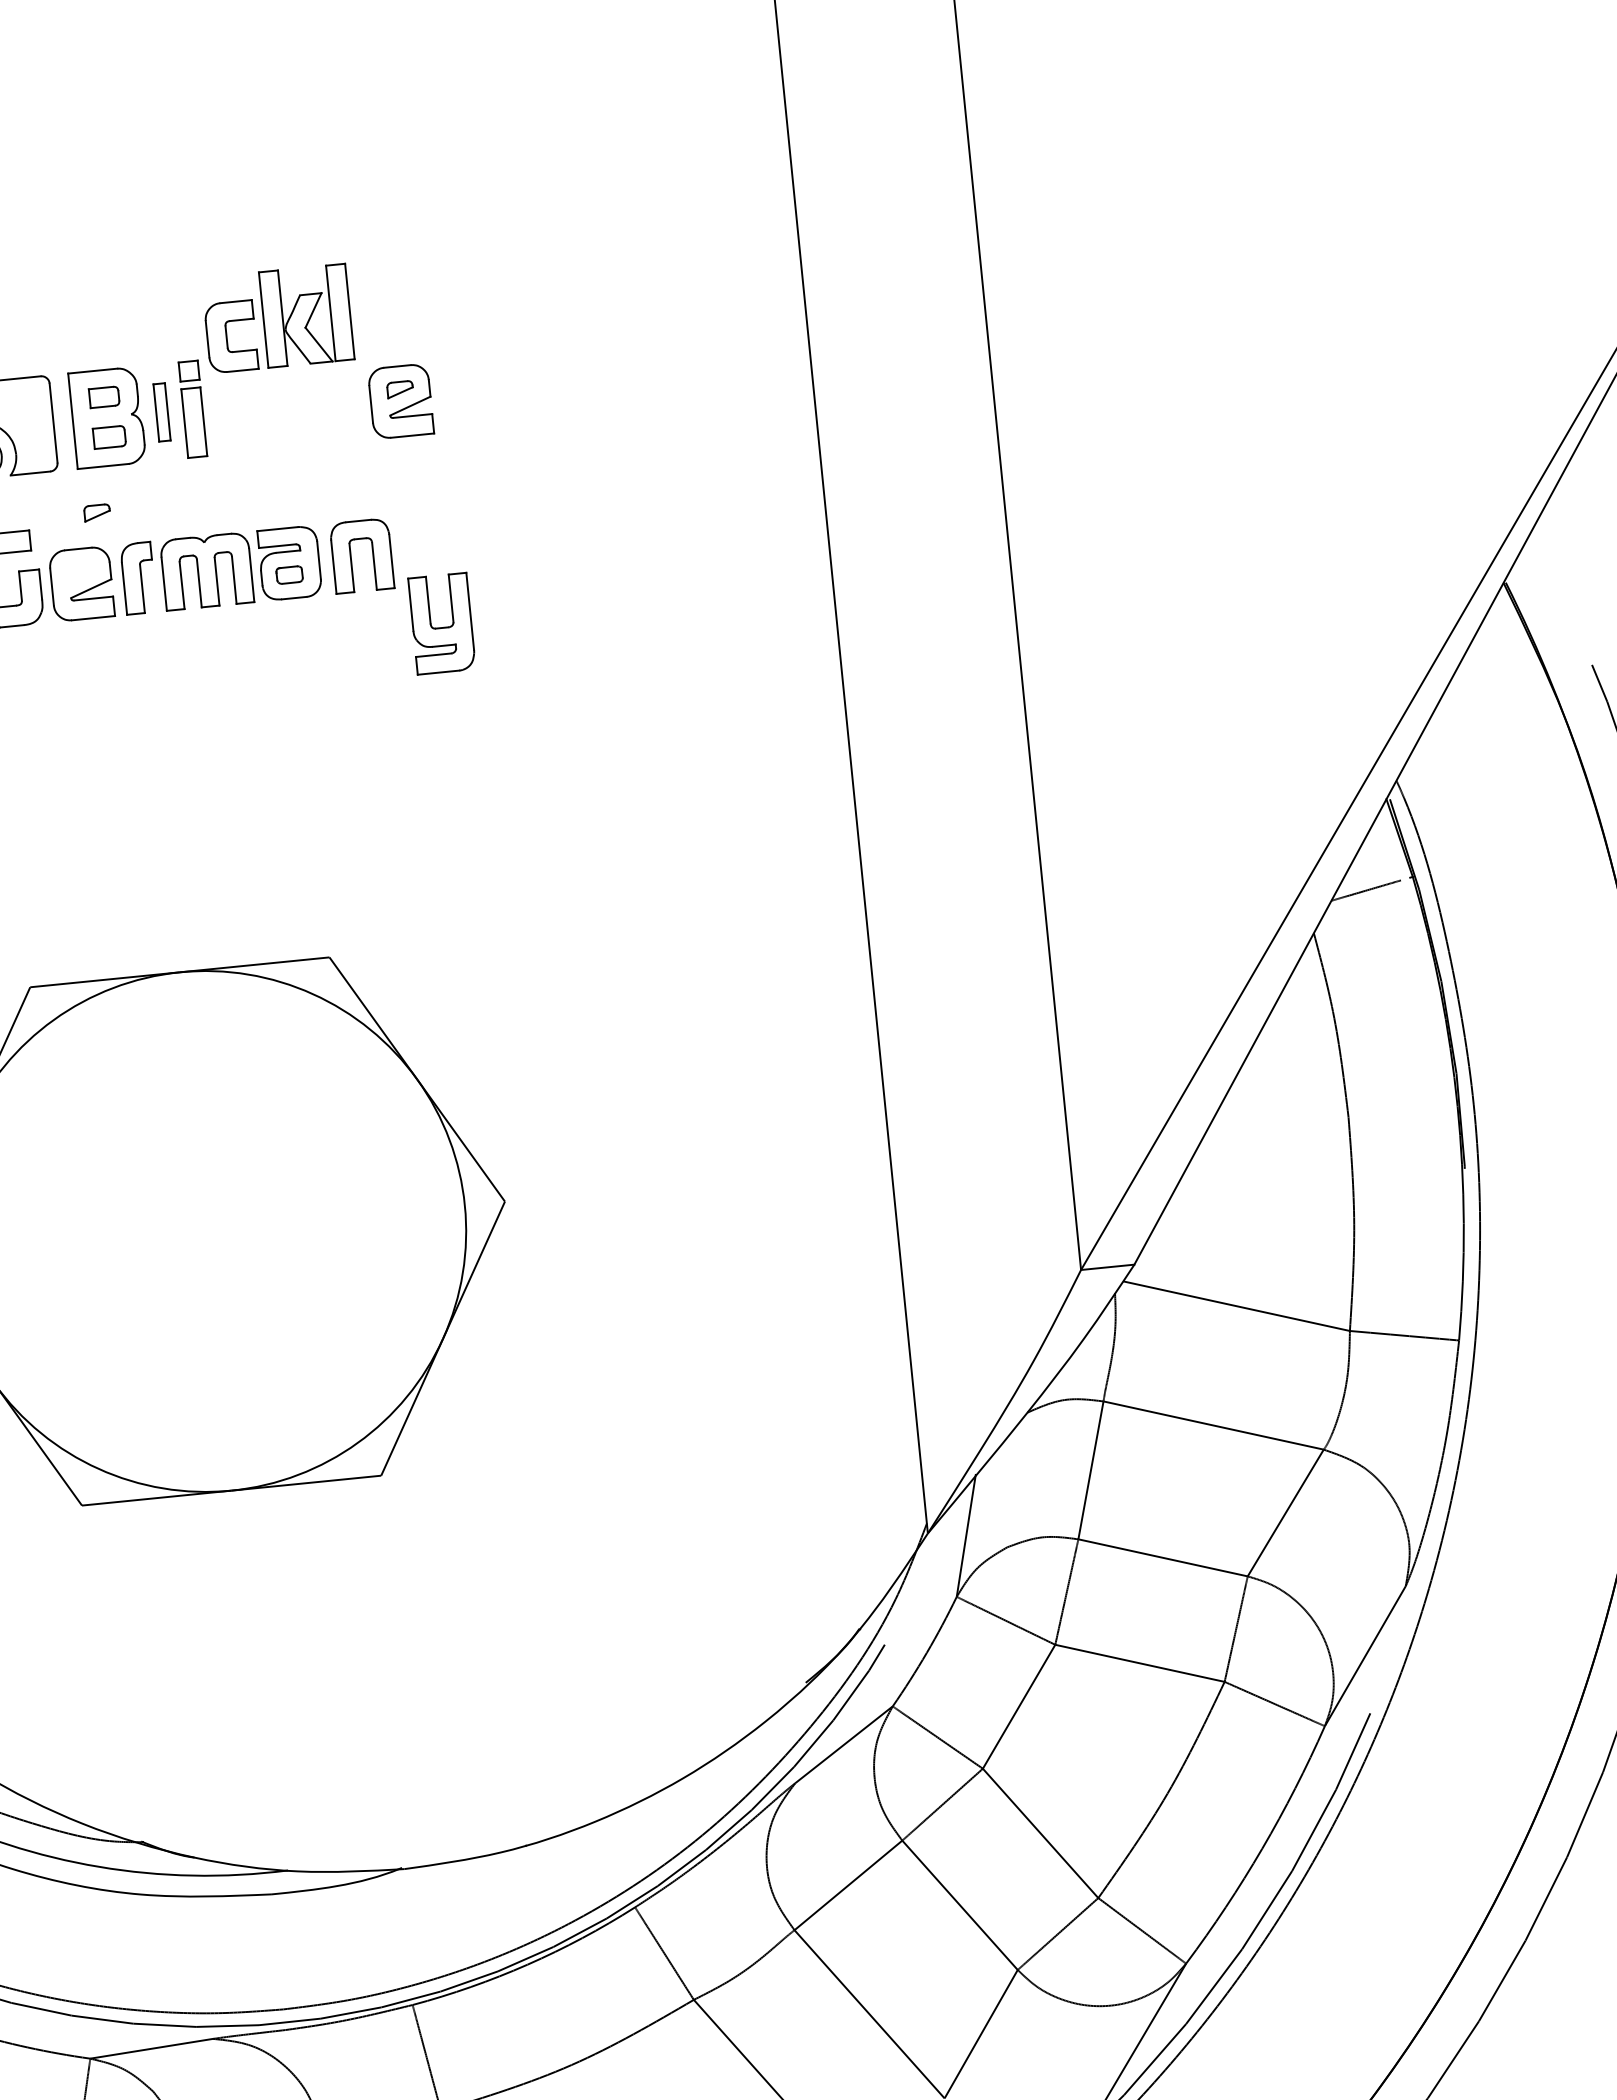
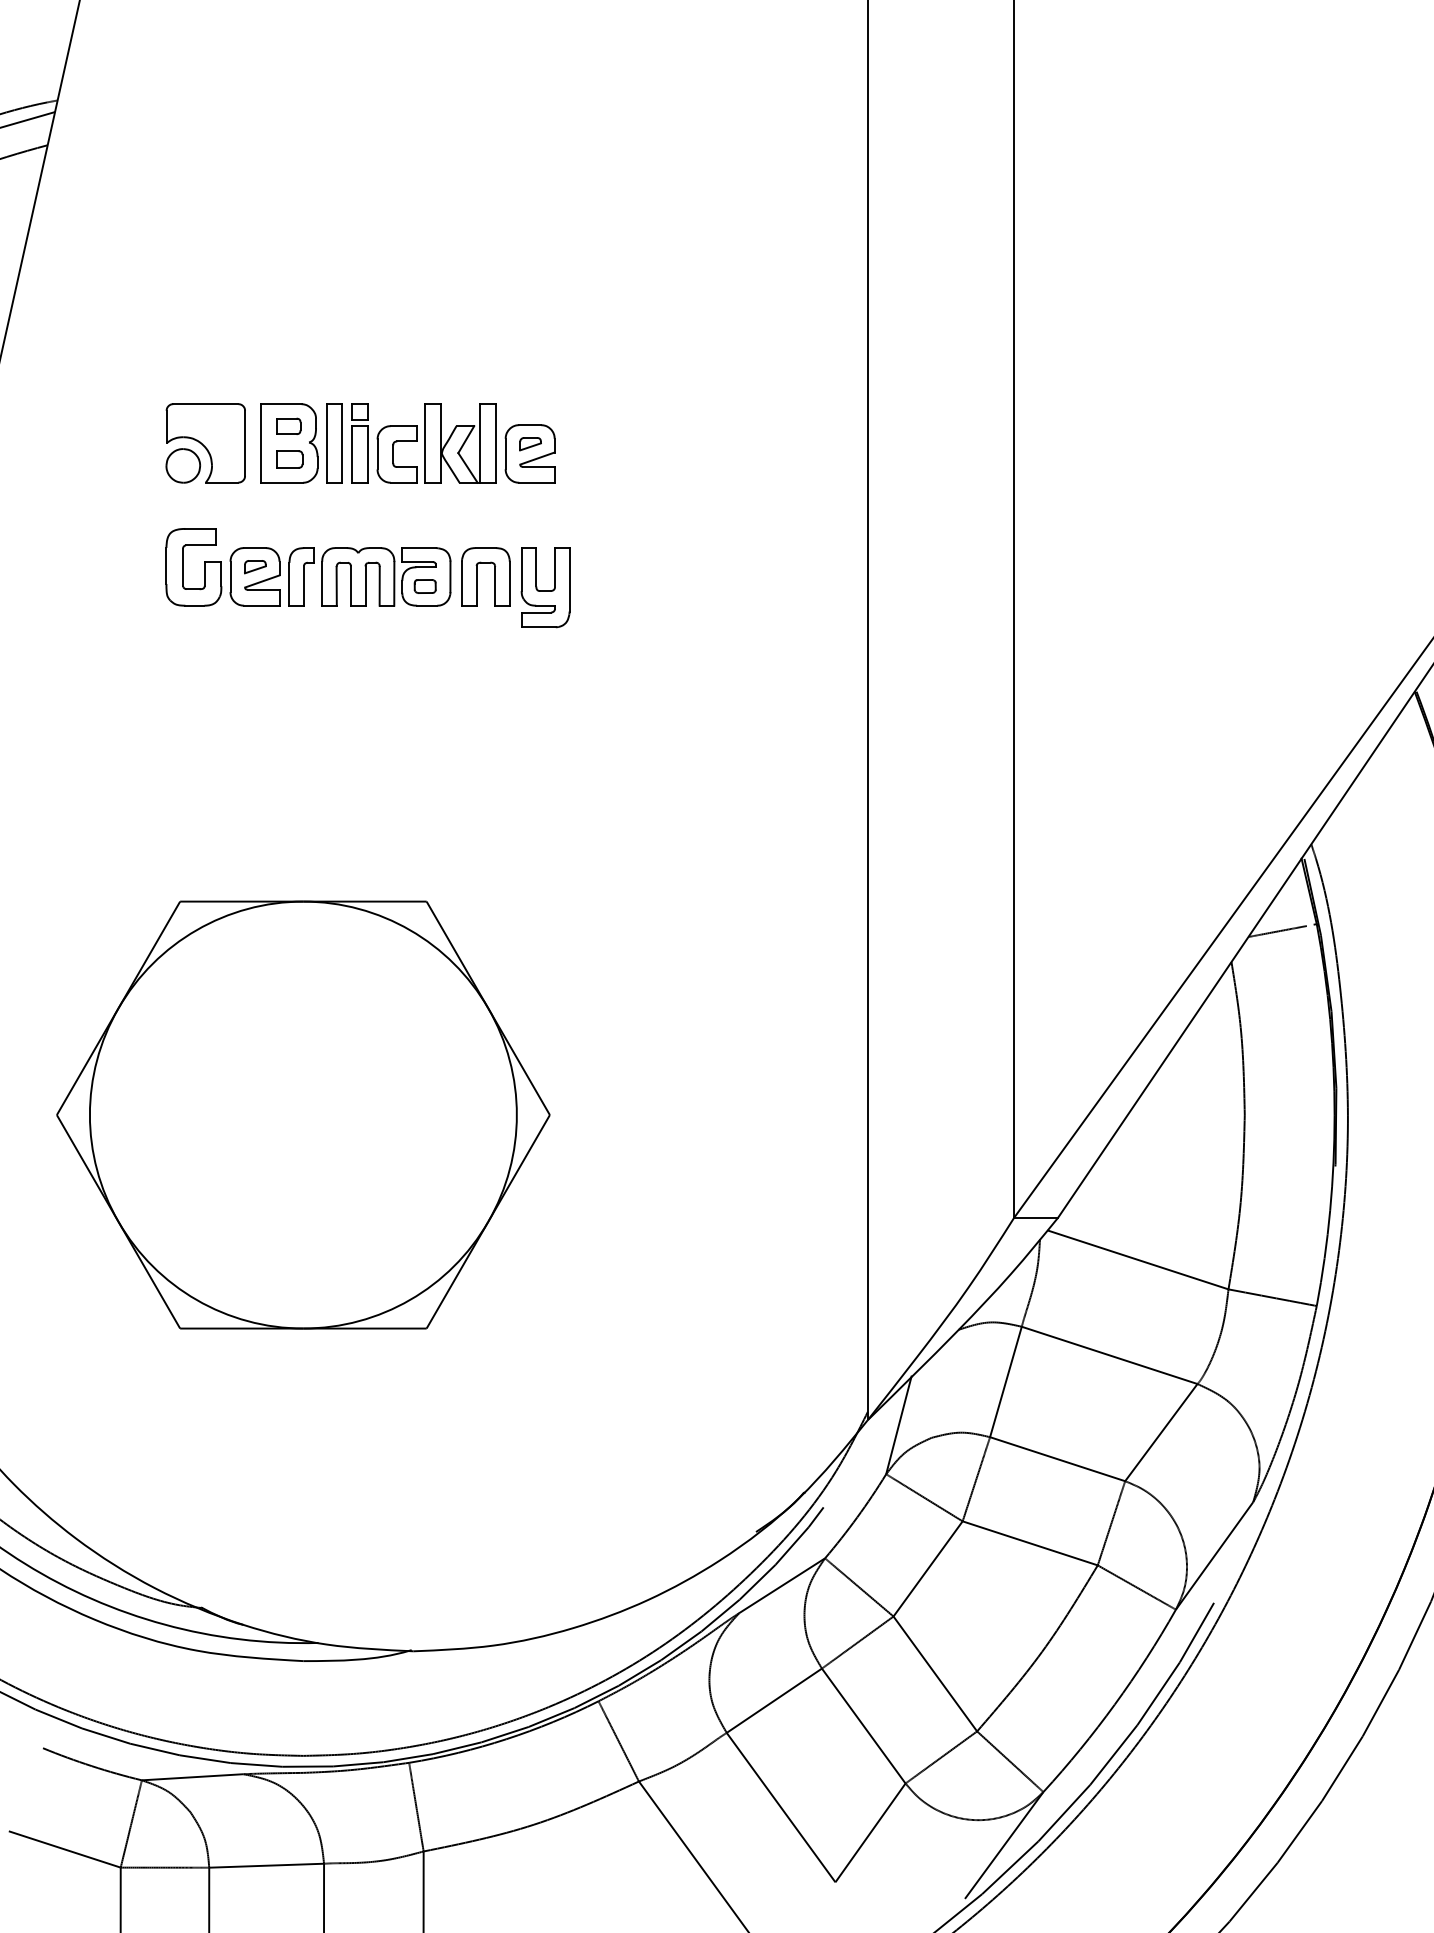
part: (277, 318) -> (436, 443), moved
part: (162, 412) -> (334, 443), size x1.67
part: (97, 513) -> (255, 567), moved
part: (441, 623) -> (545, 587), moved

